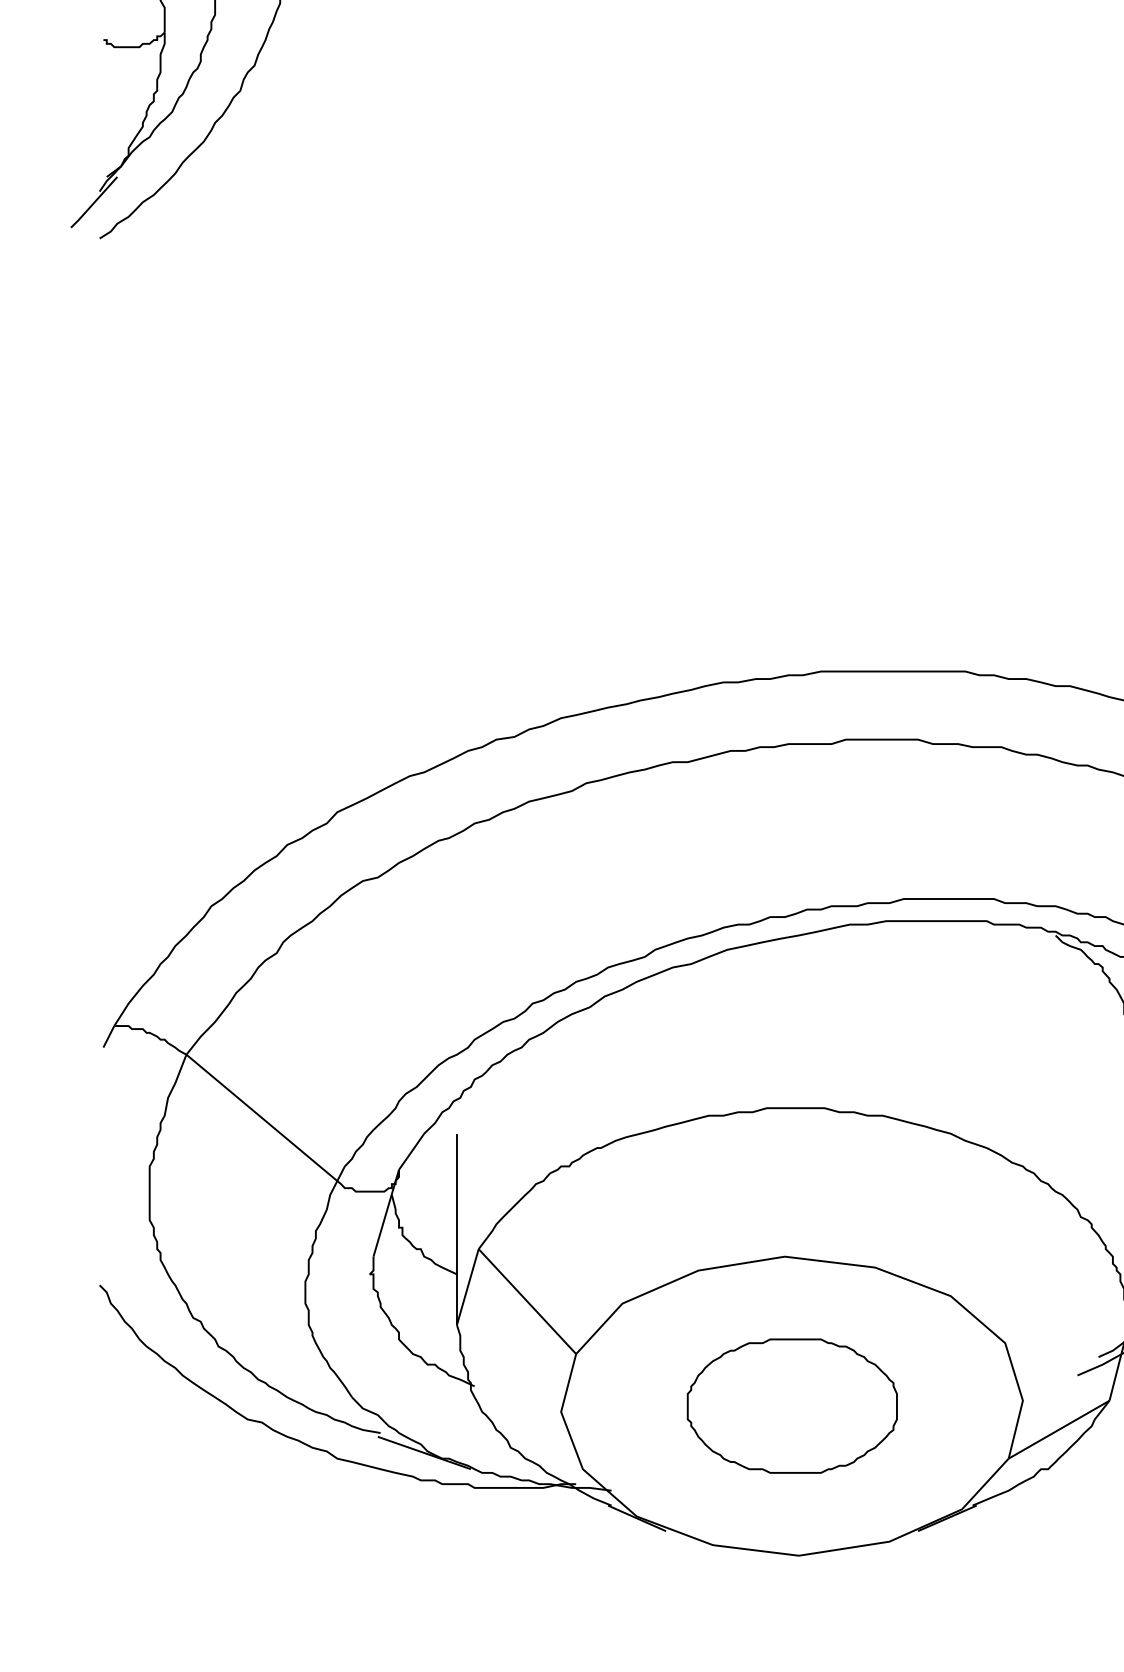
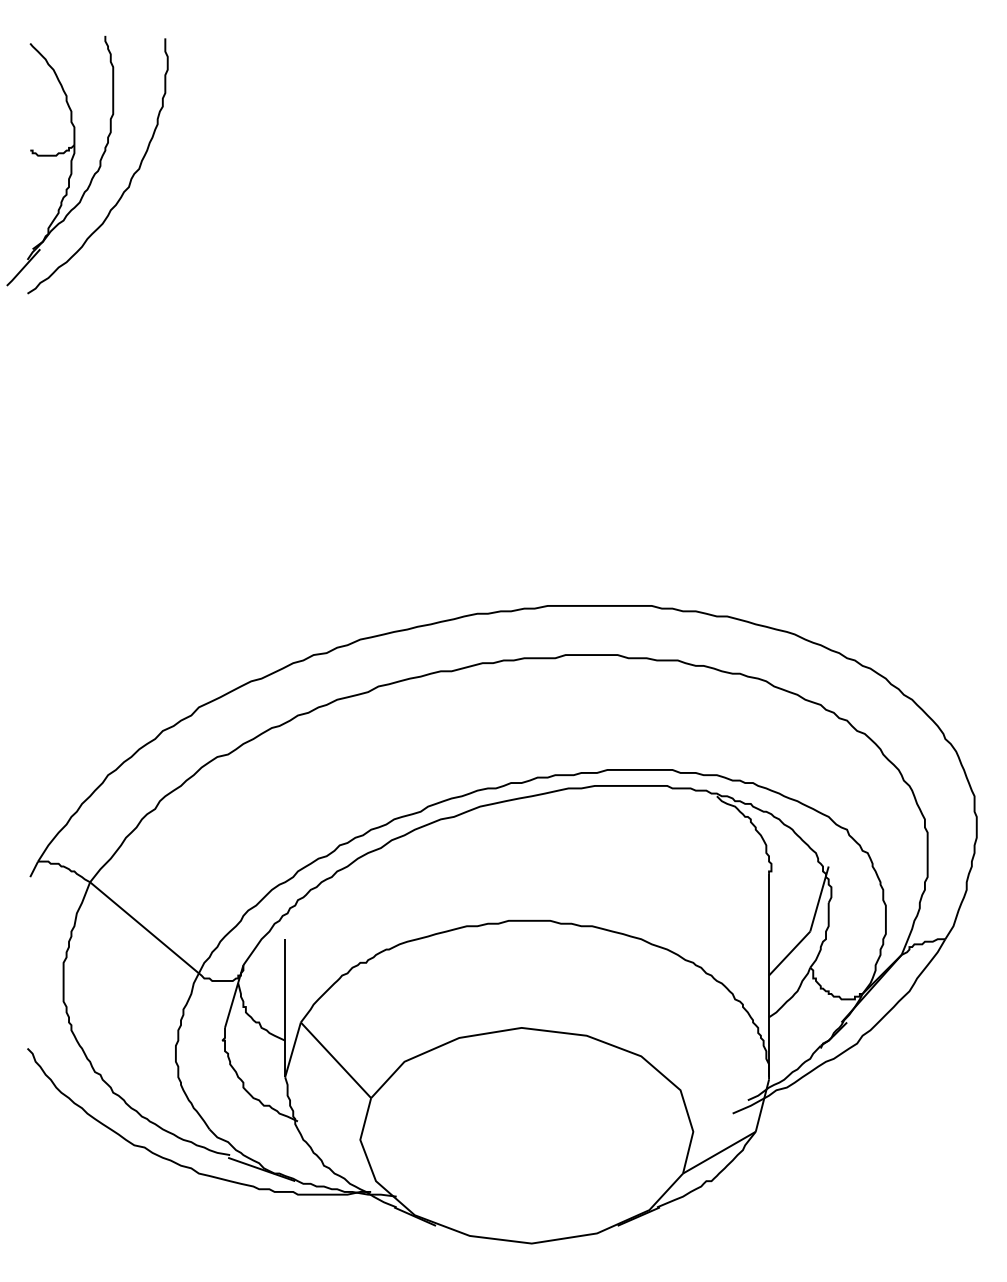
part: (791, 1405) -> (526, 1135), removed

